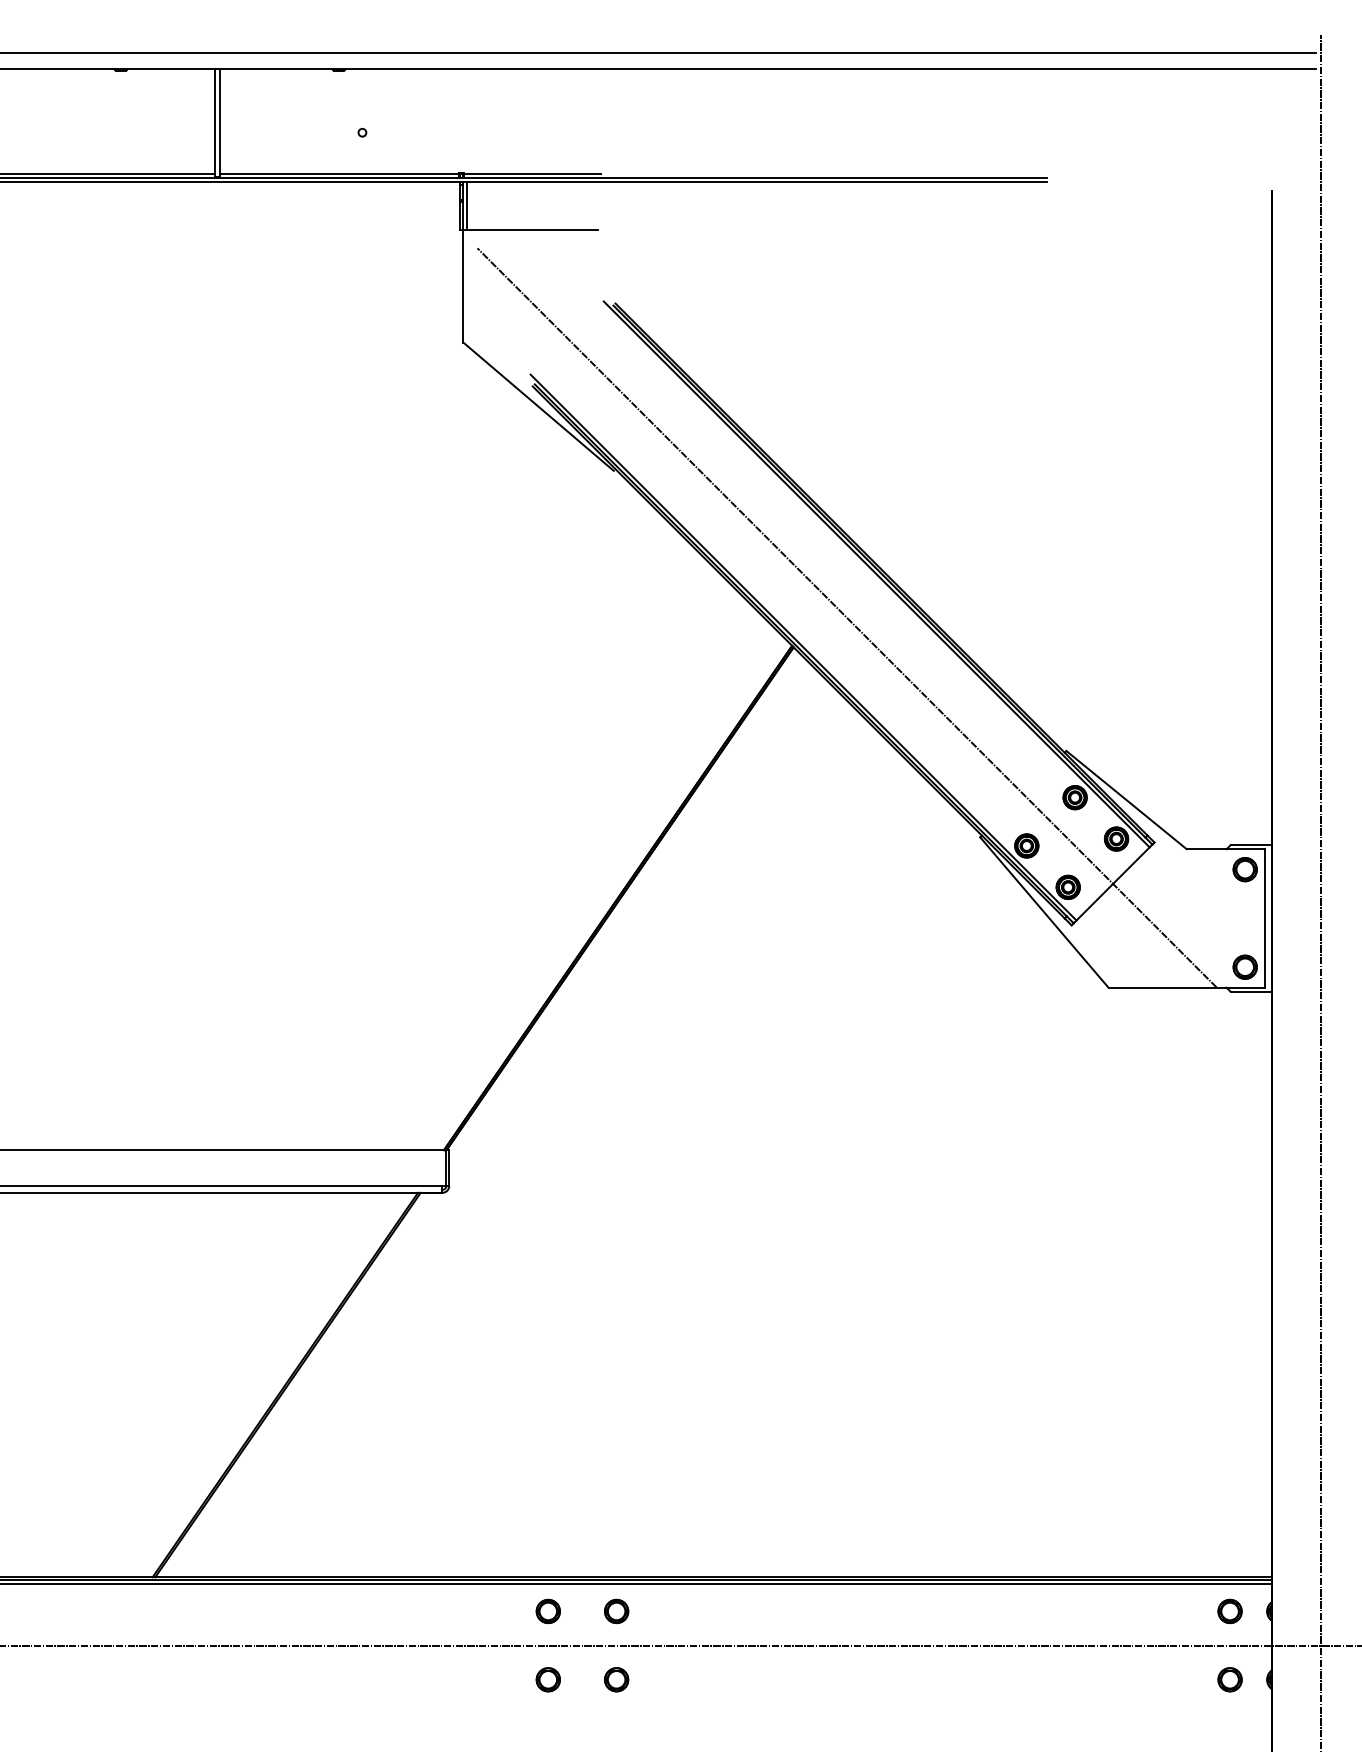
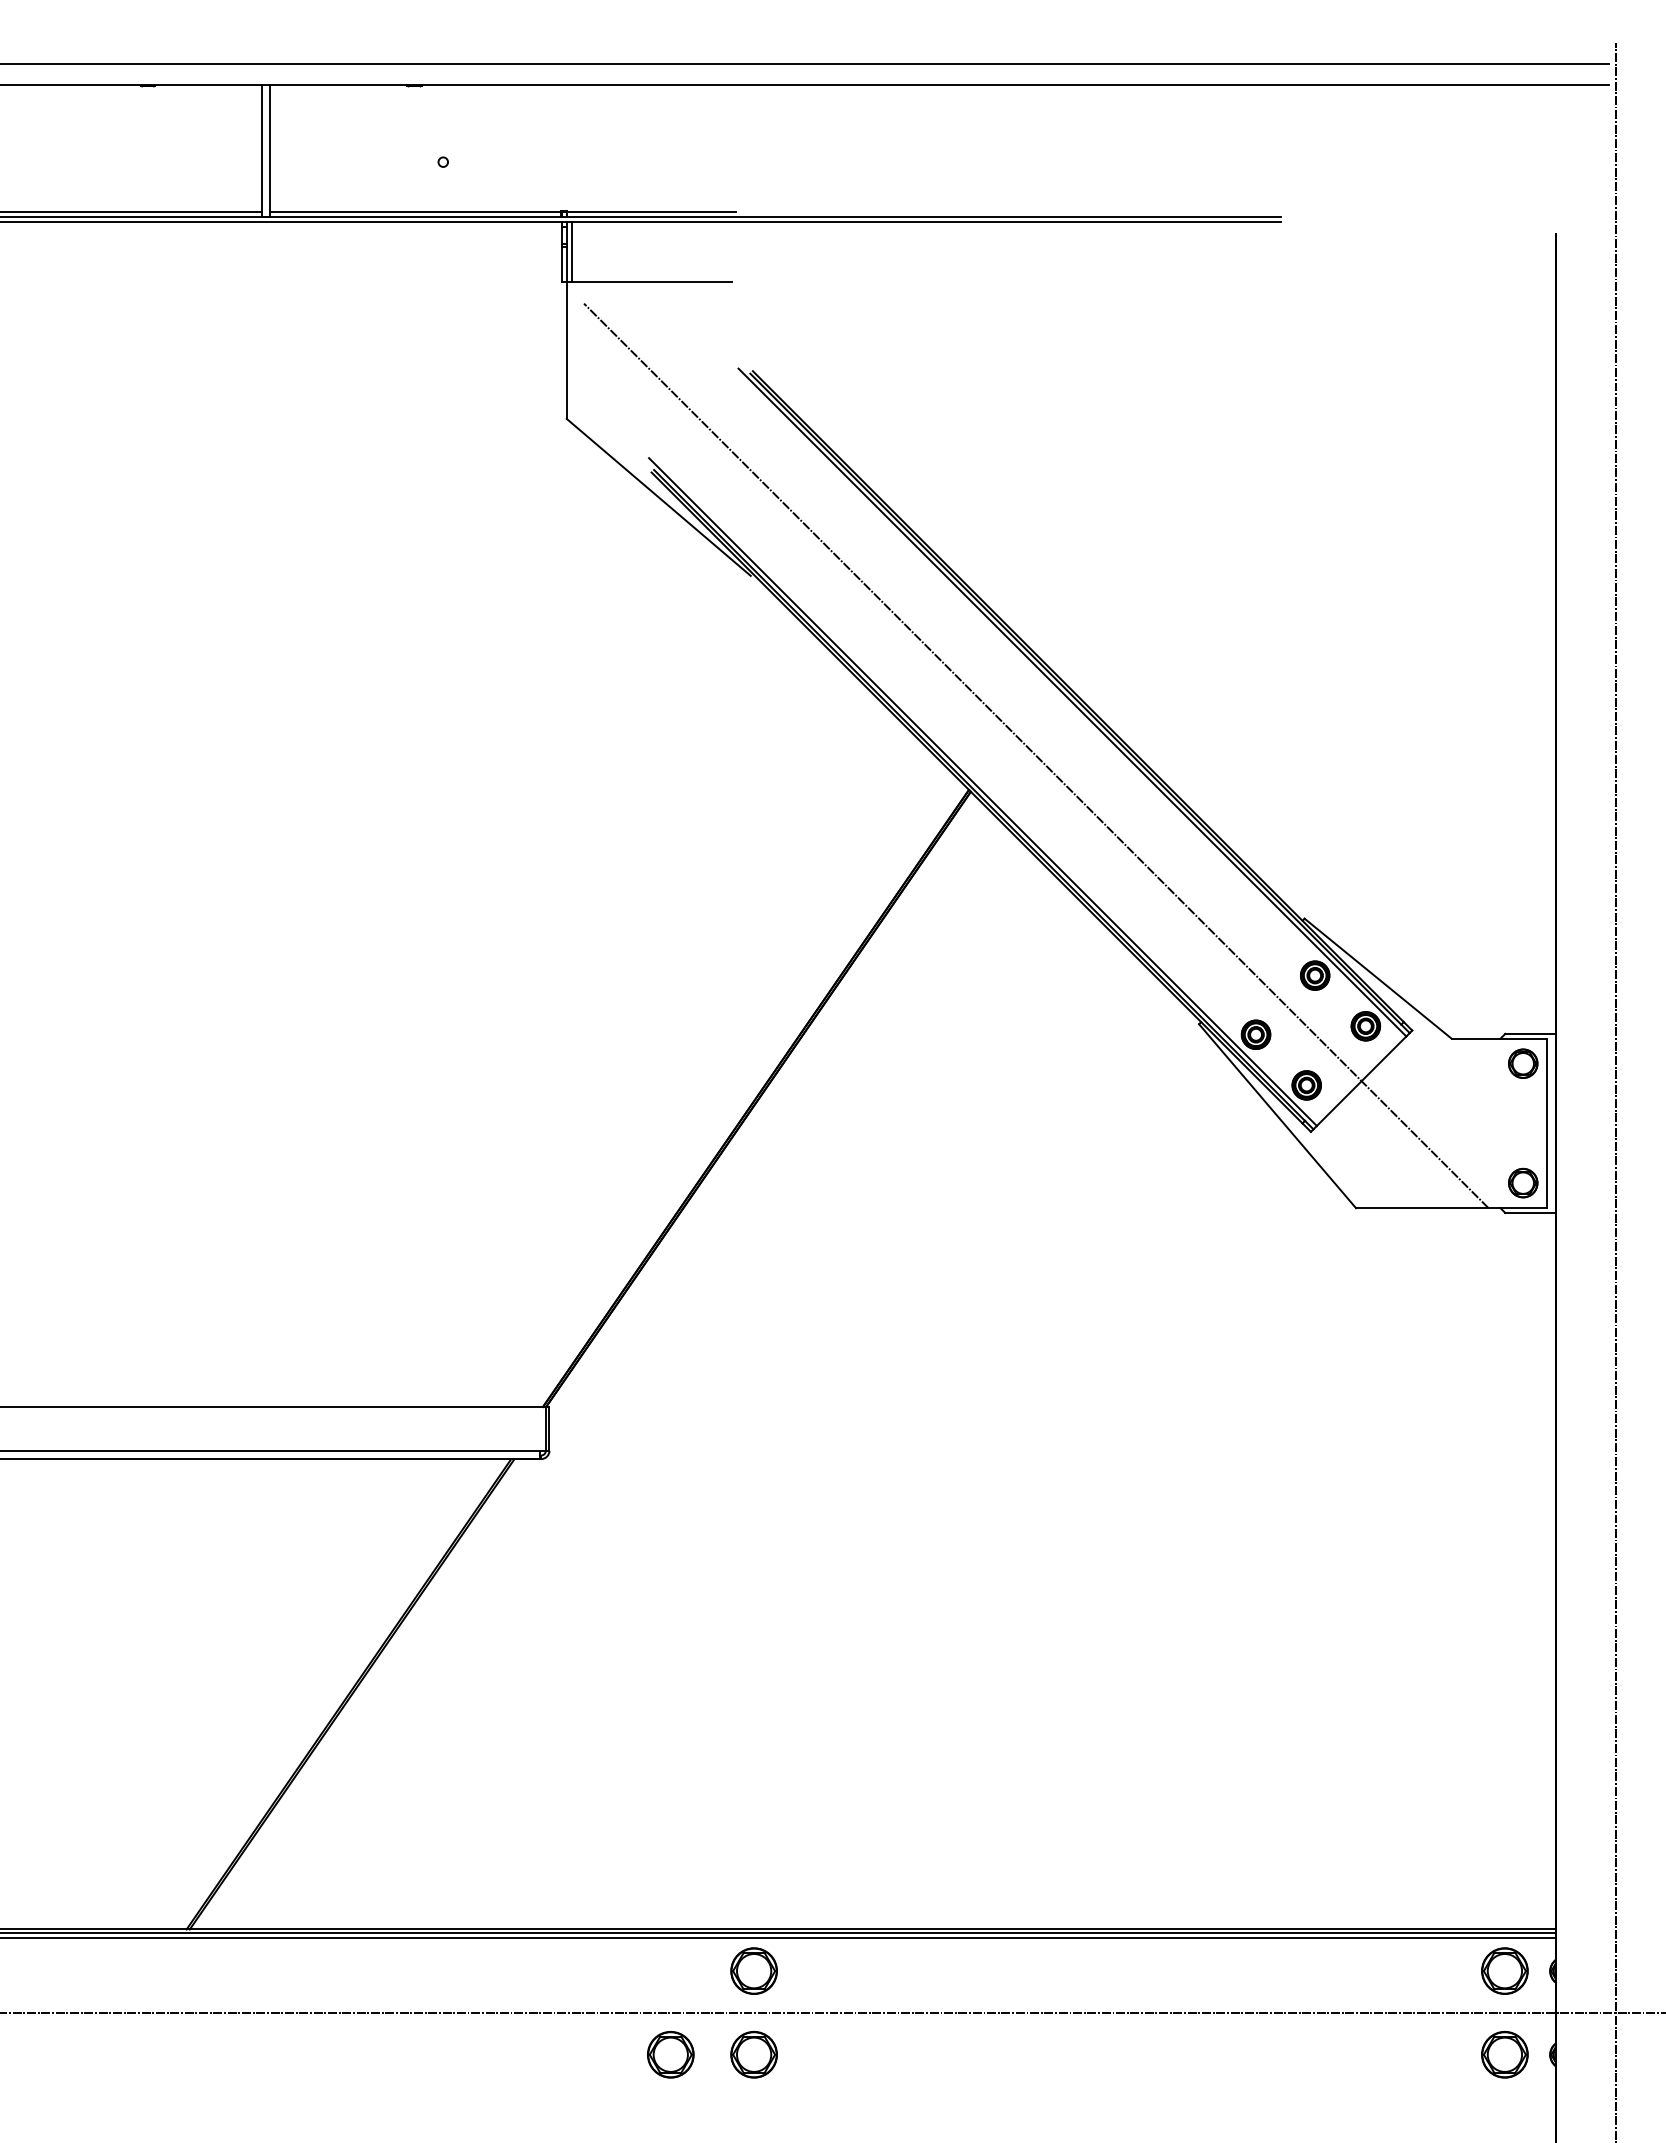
part: (548, 1611) -> (670, 1971), removed
part: (616, 1611) -> (754, 1971), size x1.6
part: (1229, 1611) -> (1504, 1971), size x1.6
part: (548, 1679) -> (670, 2054), size x1.6
part: (616, 1679) -> (754, 2054), size x1.6
part: (1229, 1679) -> (1504, 2054), size x1.6

